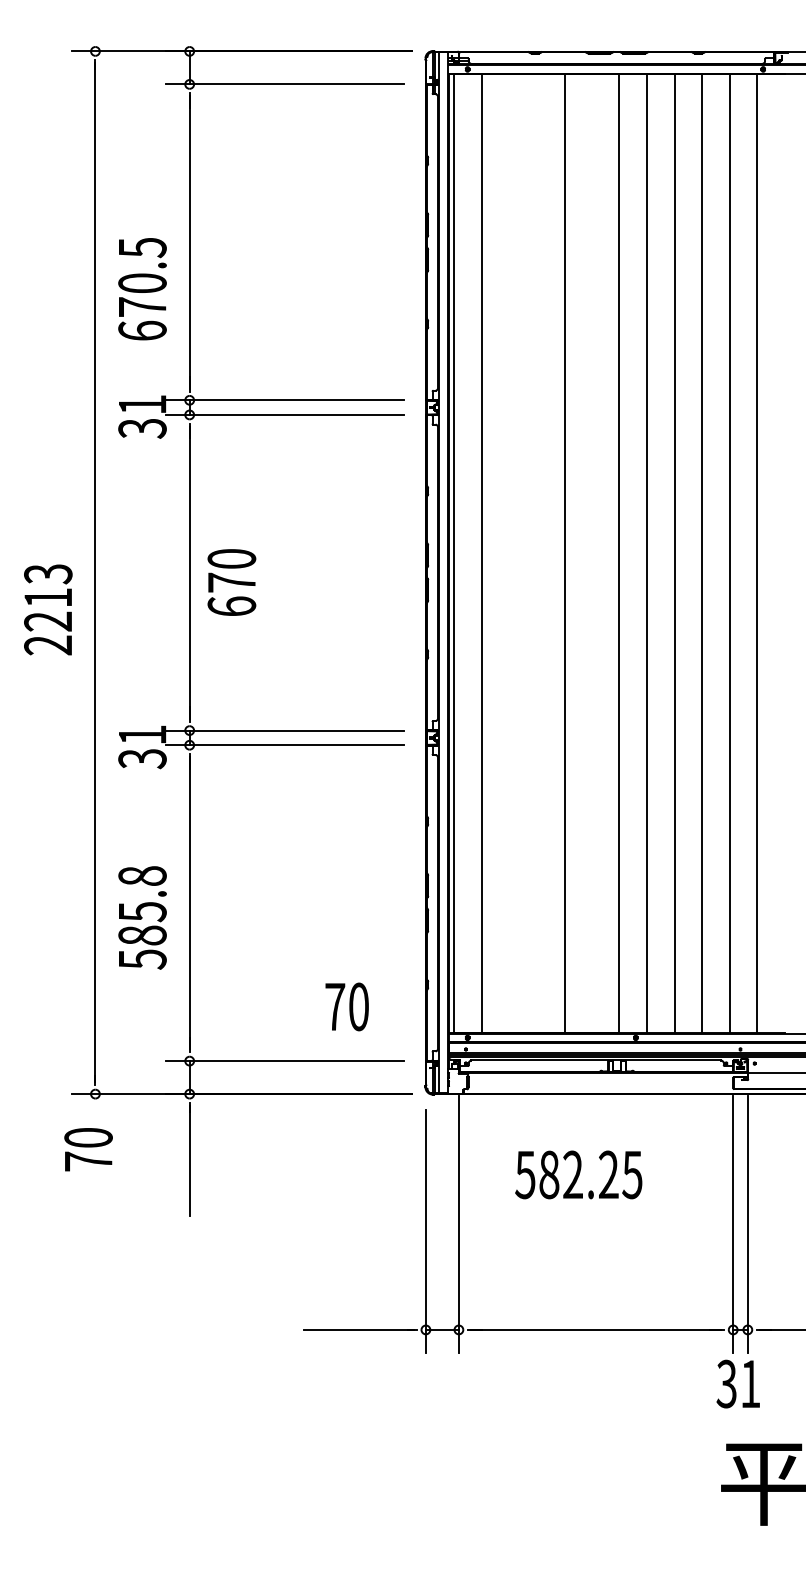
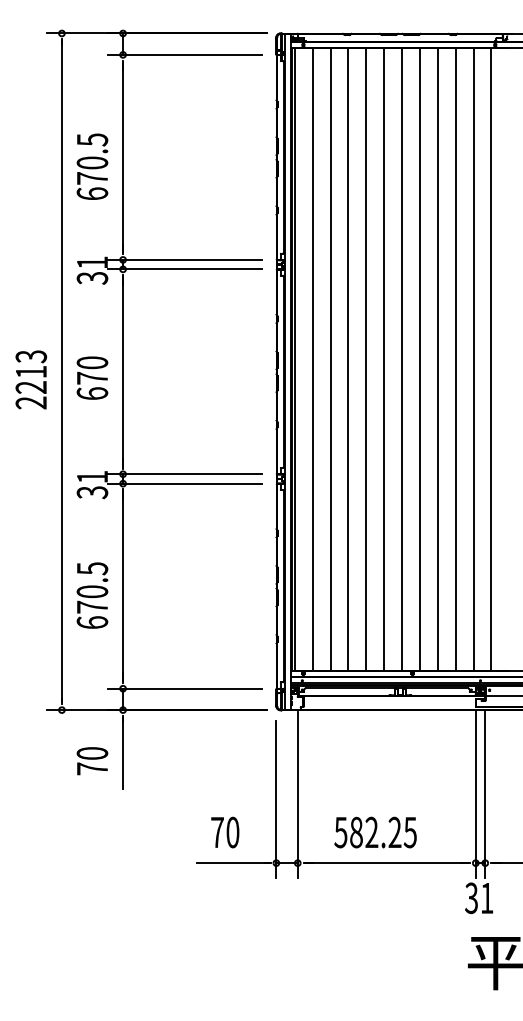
text: (142, 288) -> (92, 166), moved
line: (509, 553) -> (330, 359), added
line: (537, 553) -> (348, 359), added
line: (592, 553) -> (384, 359), added
text: (231, 581) -> (92, 377), moved
text: (48, 609) -> (31, 379), moved
text: (142, 917) -> (92, 595), 585.8 -> 670.5
text: (347, 1006) -> (225, 832), moved
text: (88, 1150) -> (92, 761), moved
text: (578, 1174) -> (375, 832), moved

